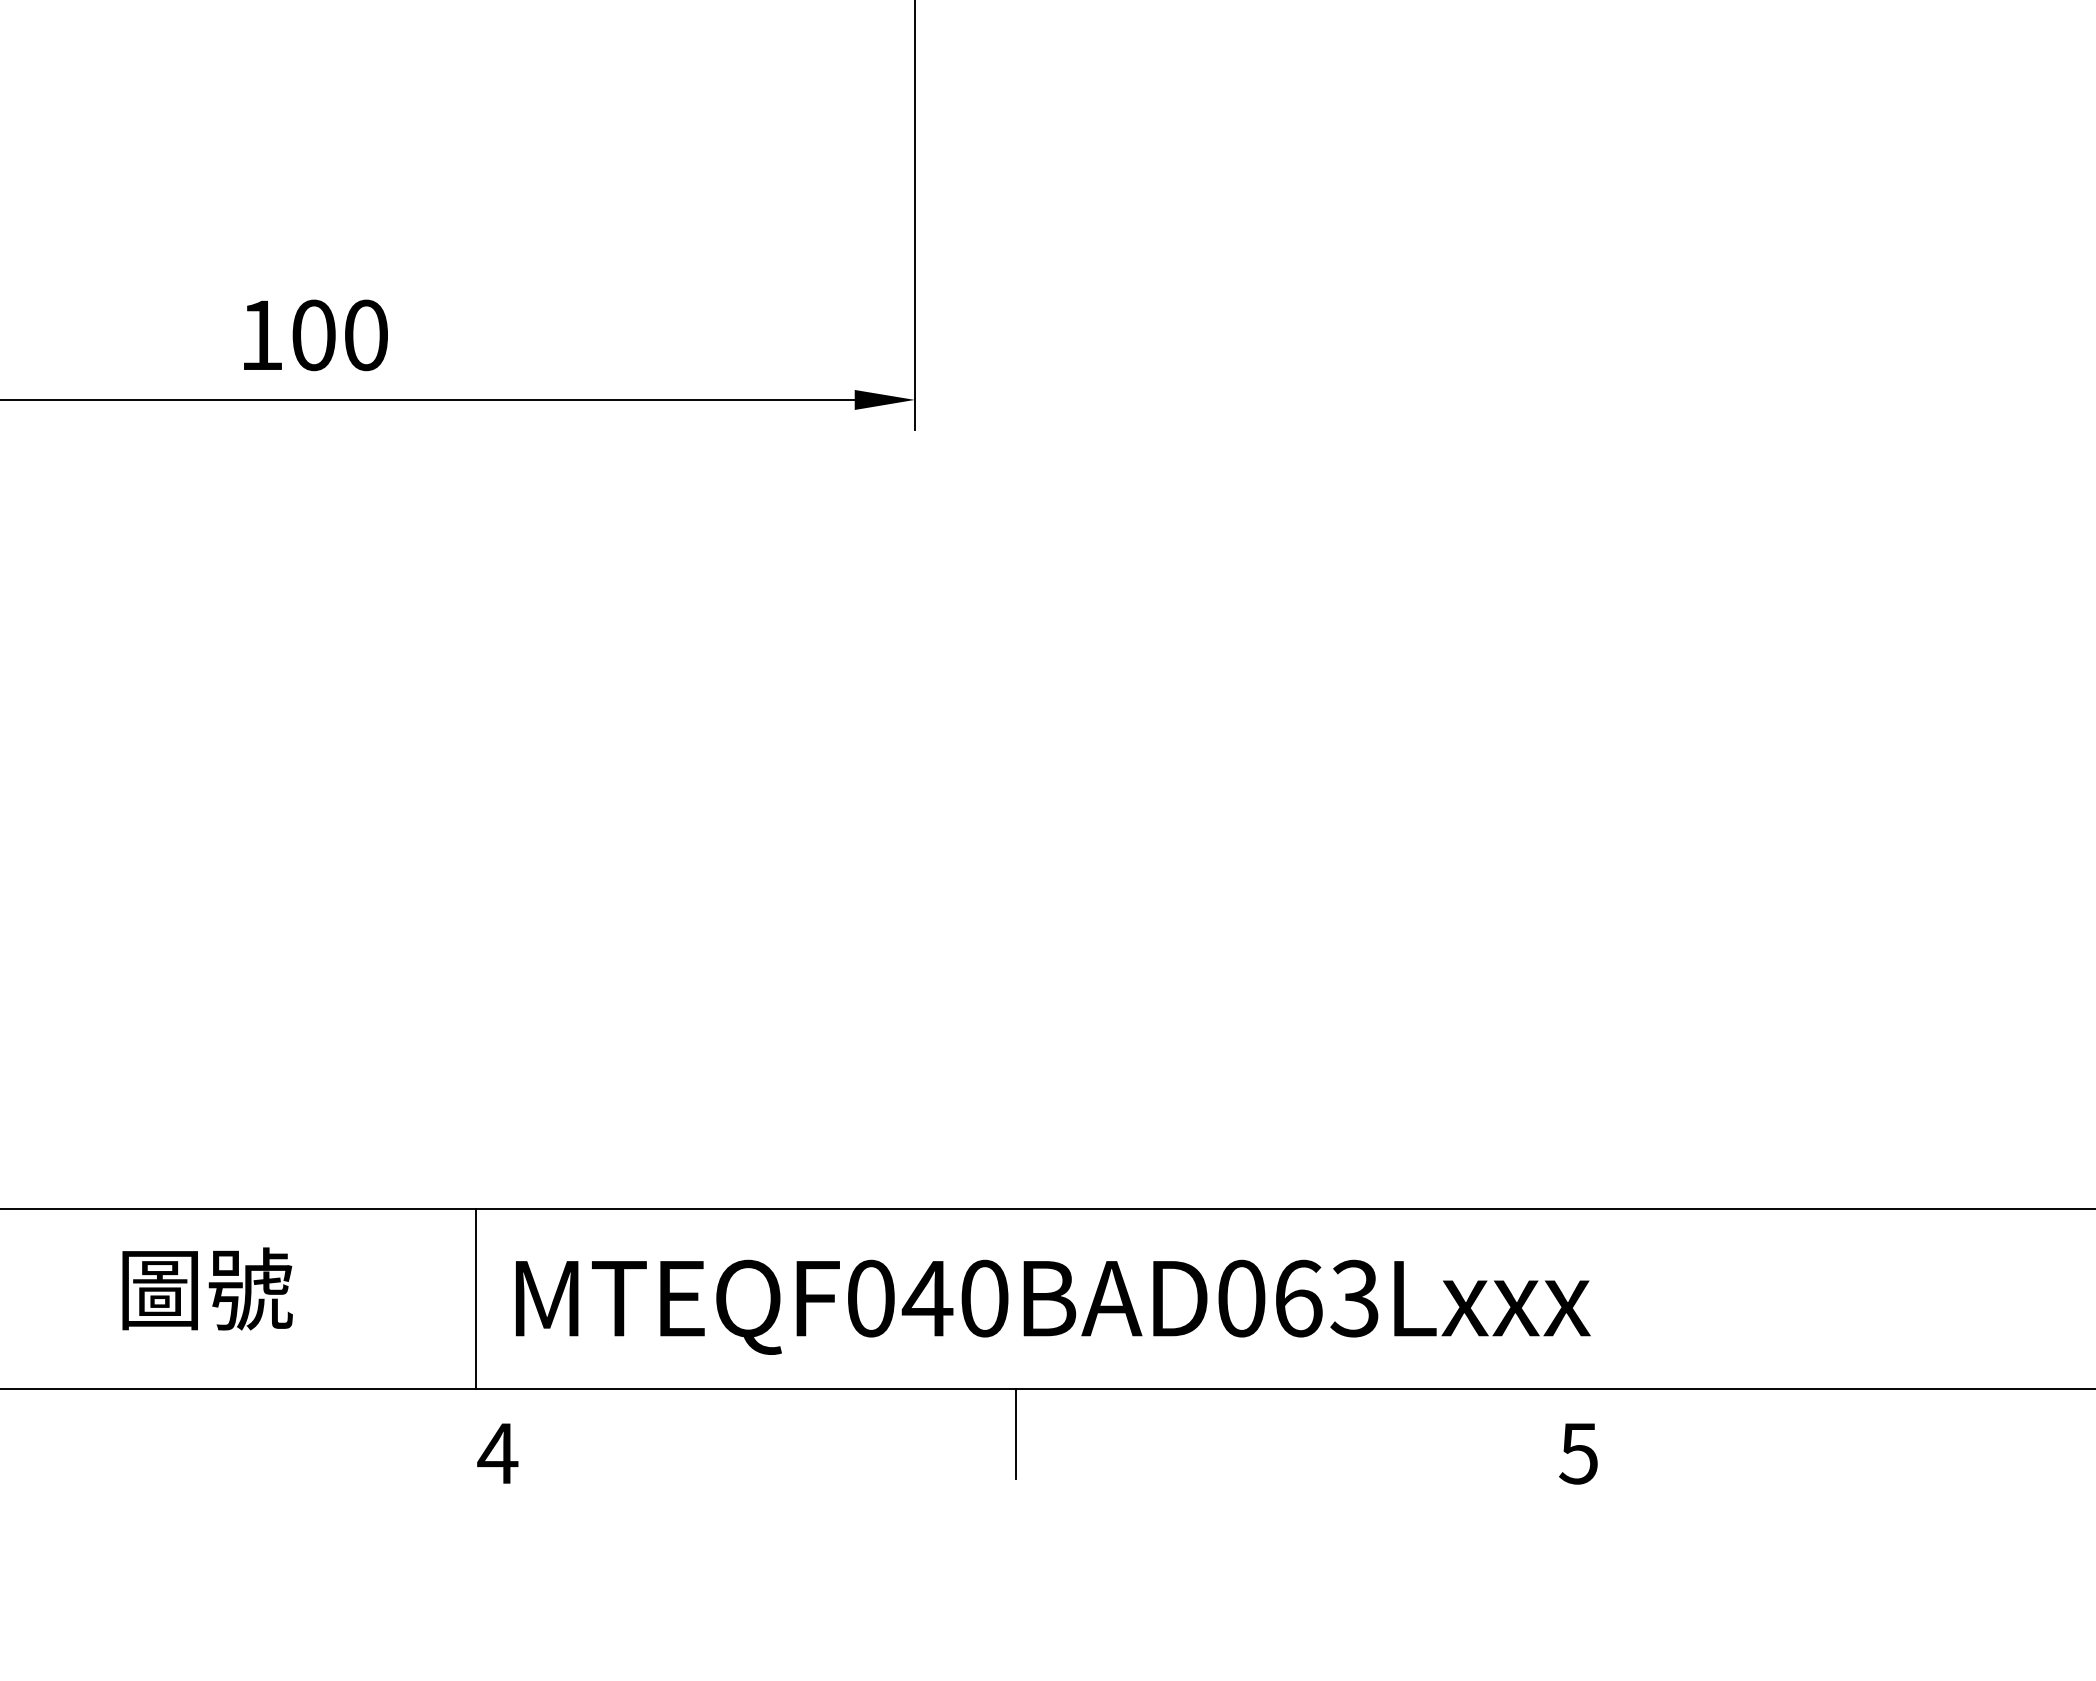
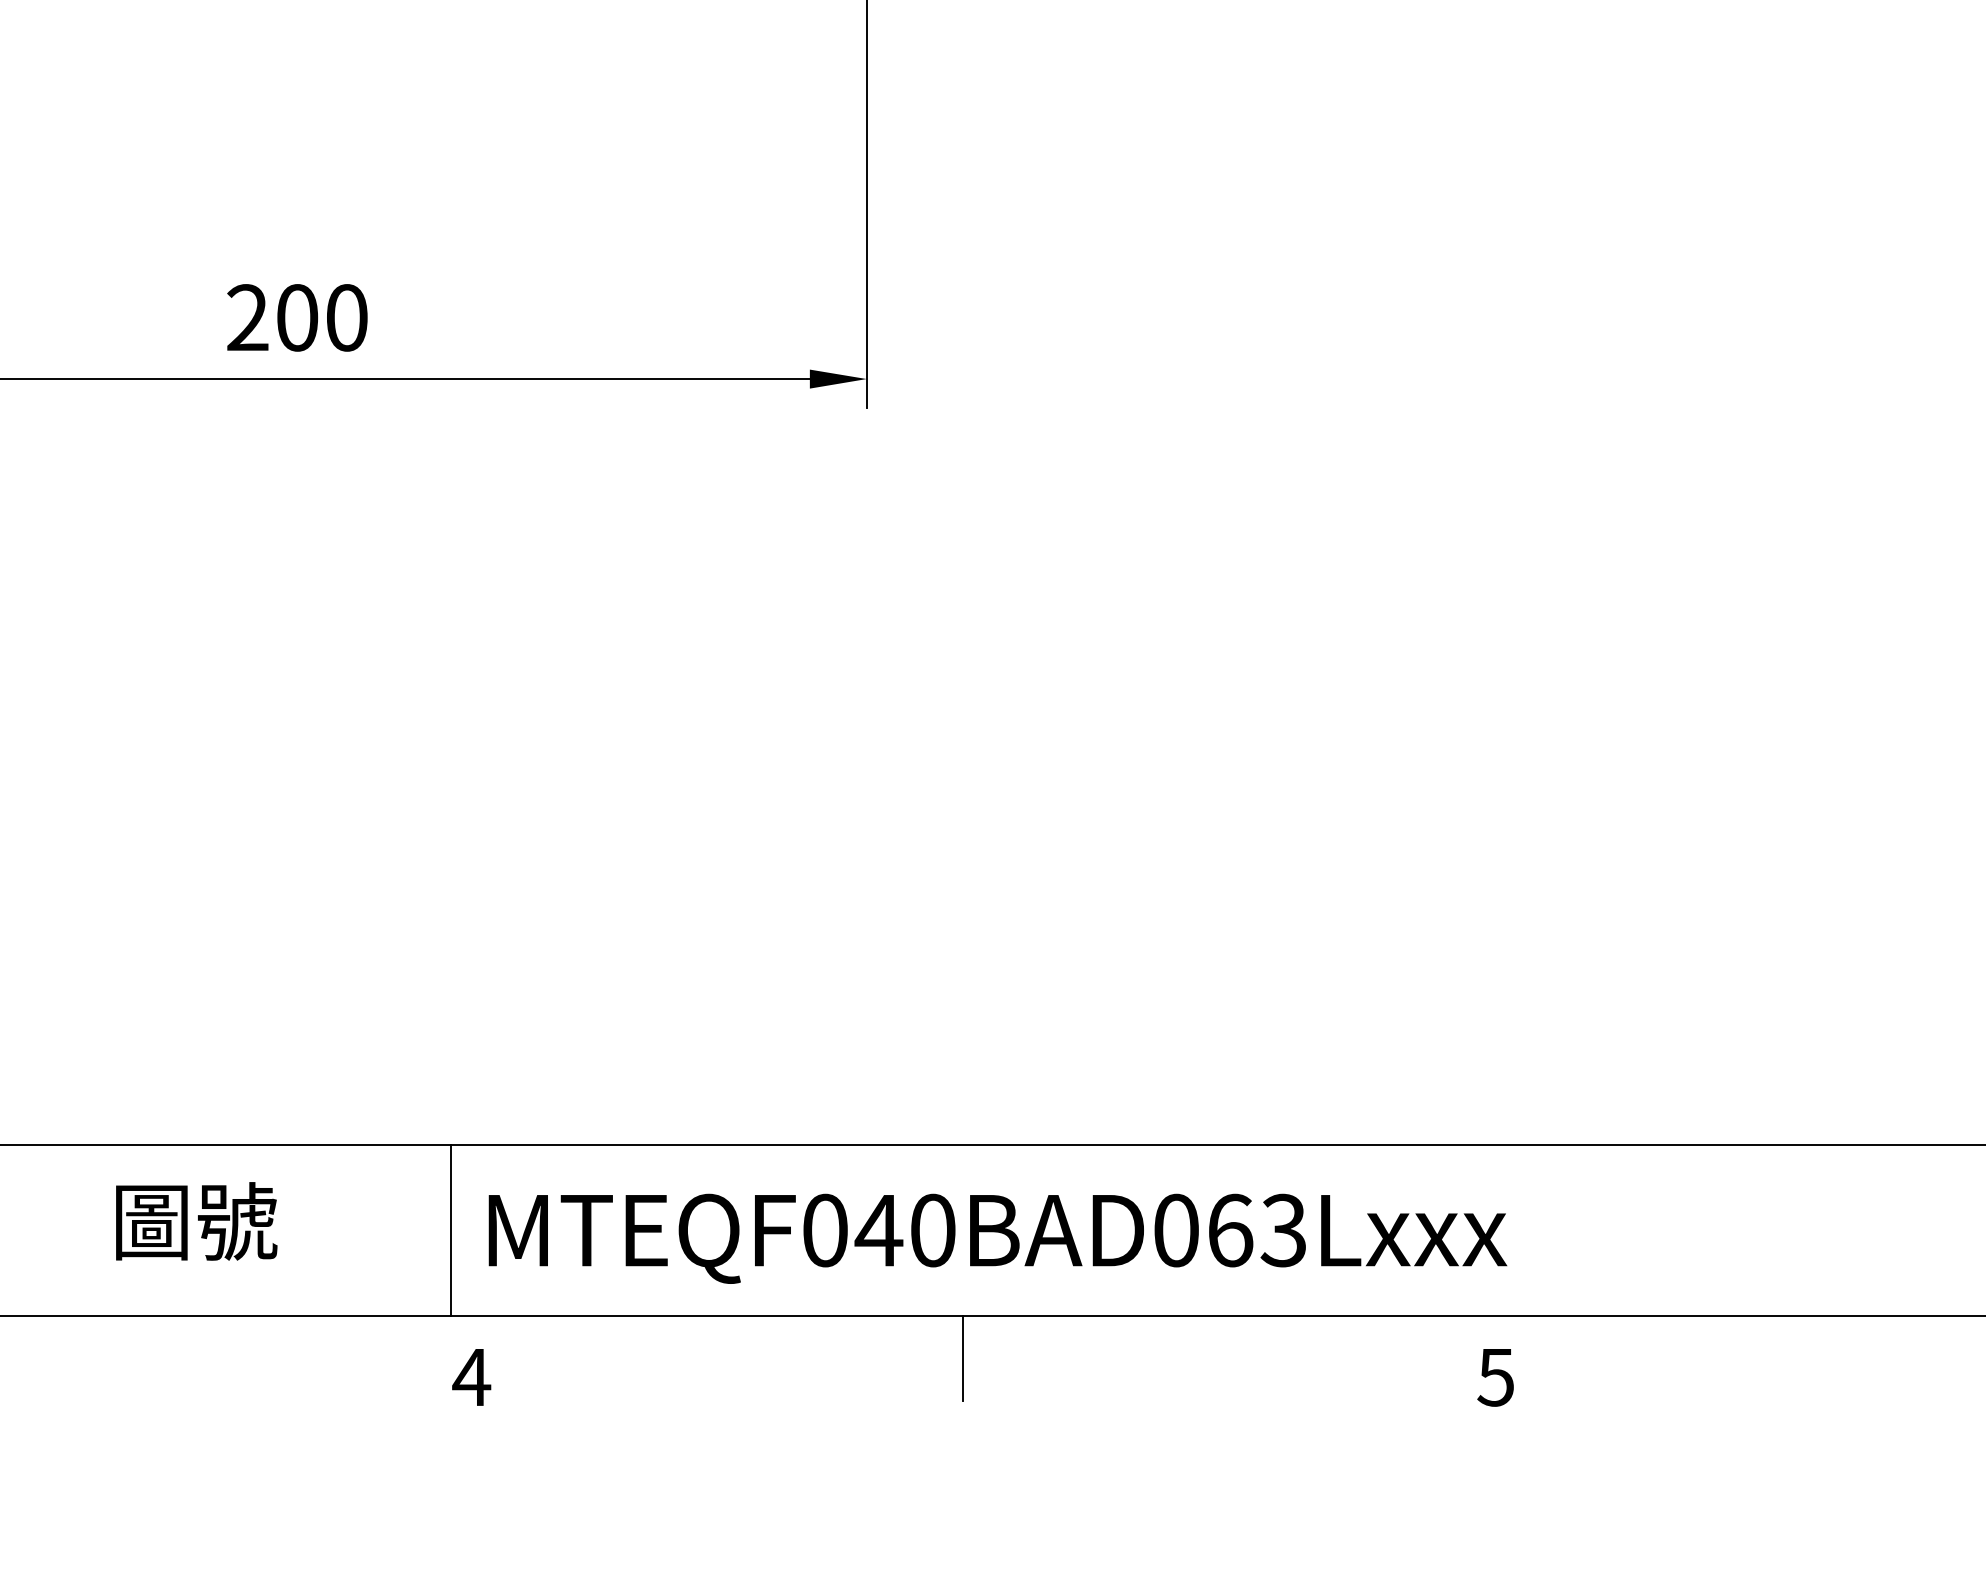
text: (261, 334) -> (247, 317), 100 -> 200

